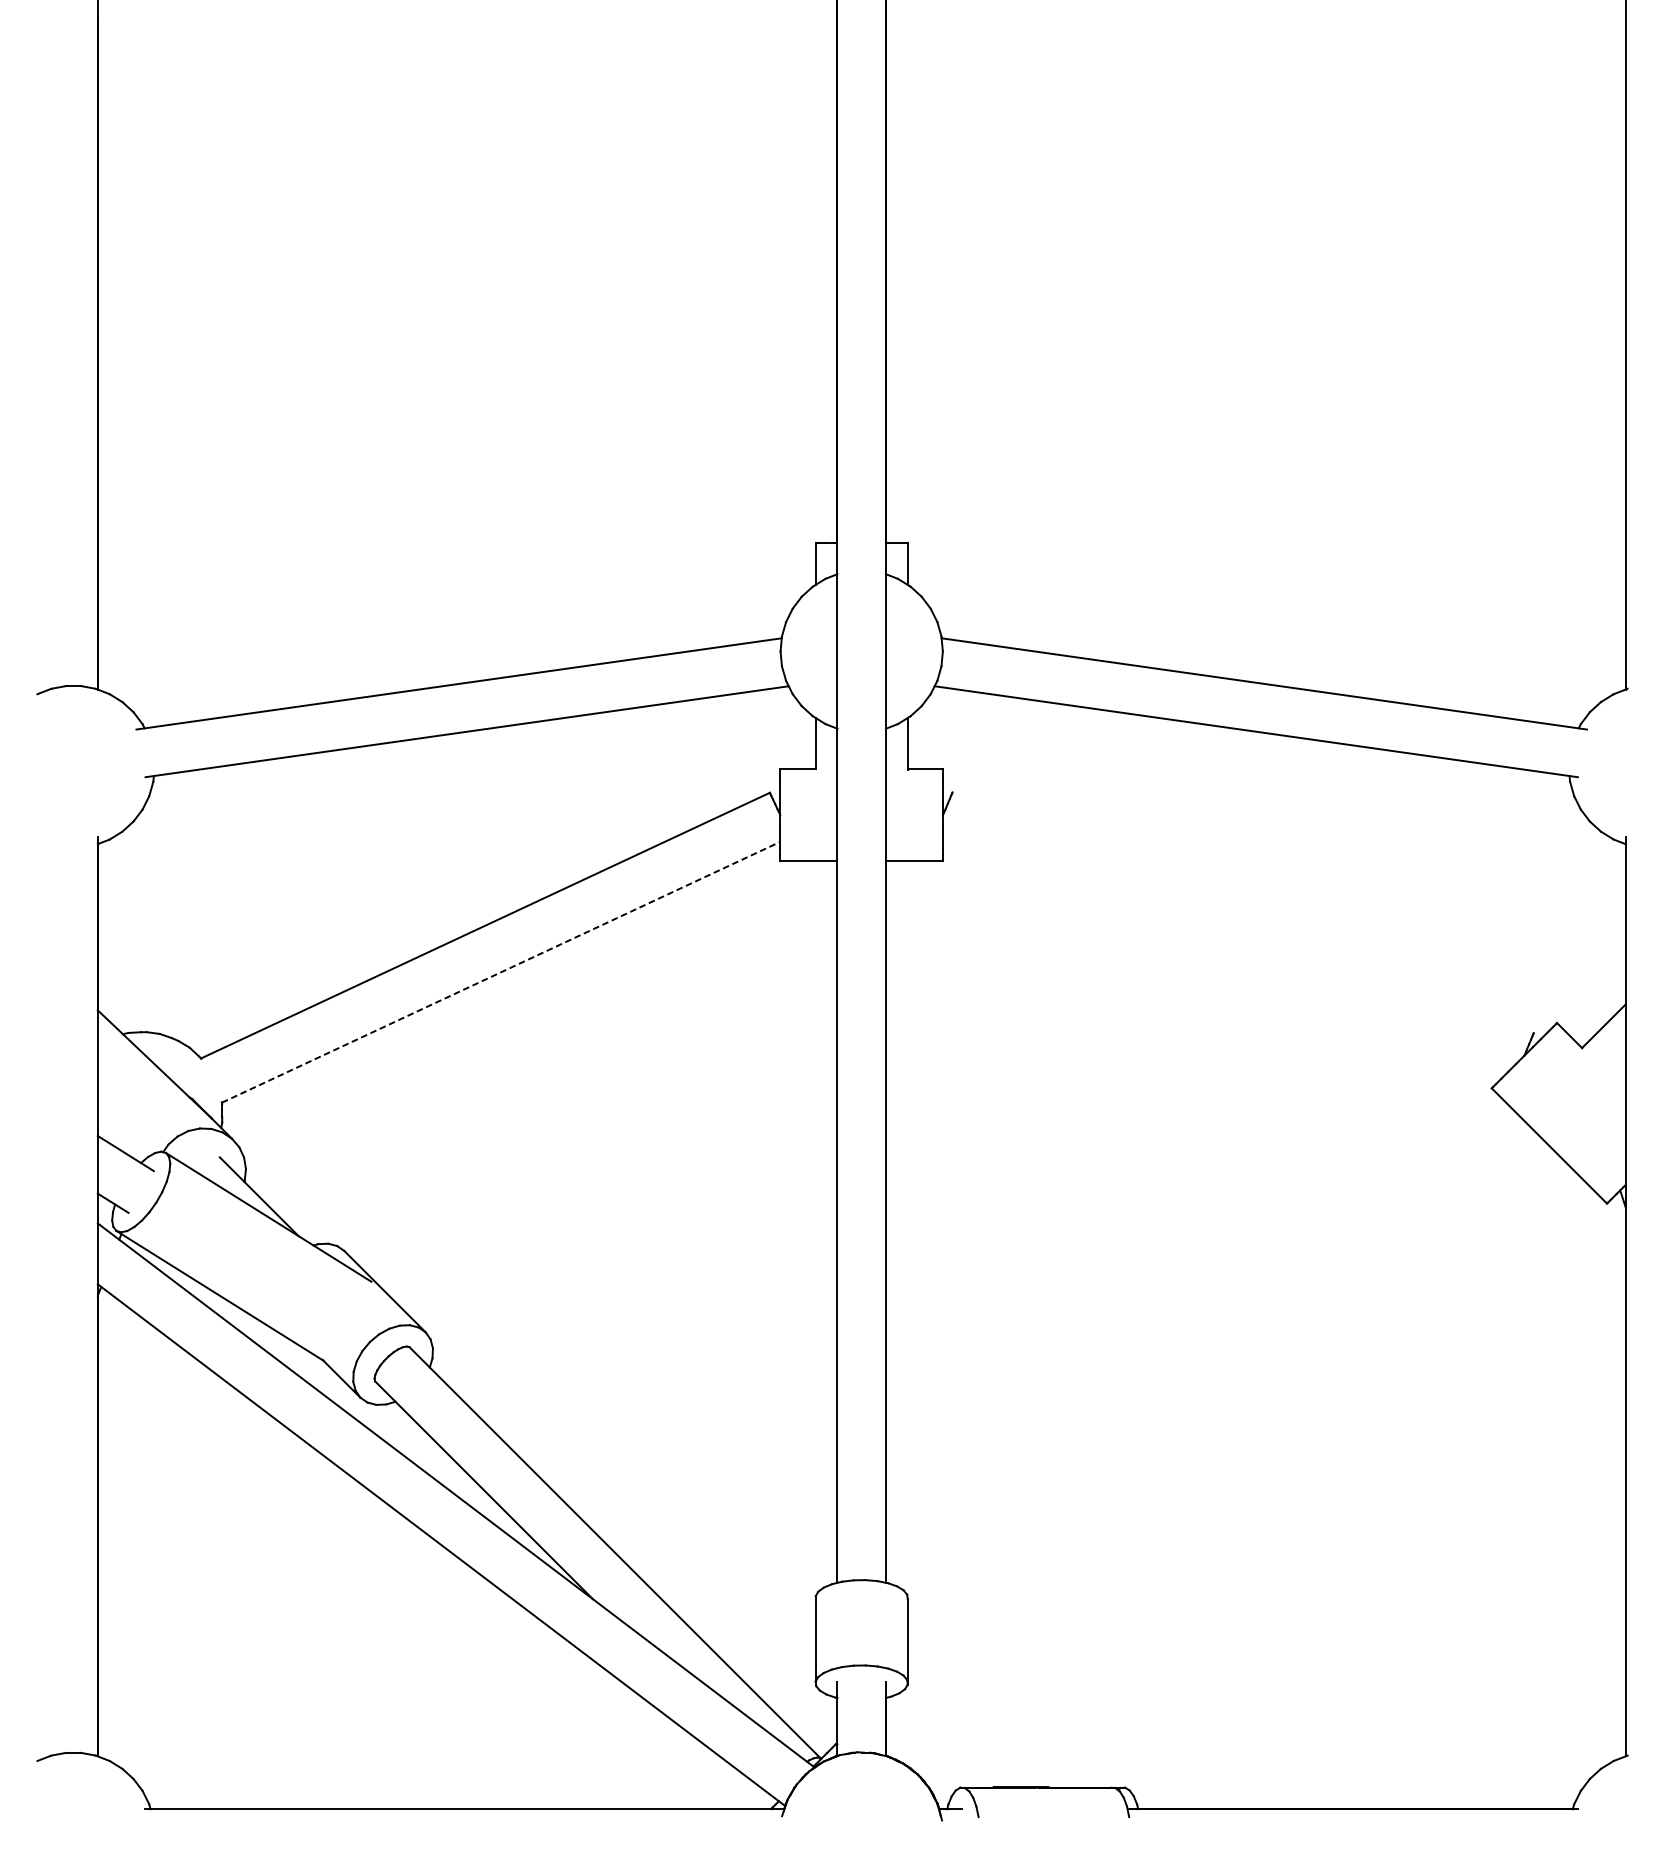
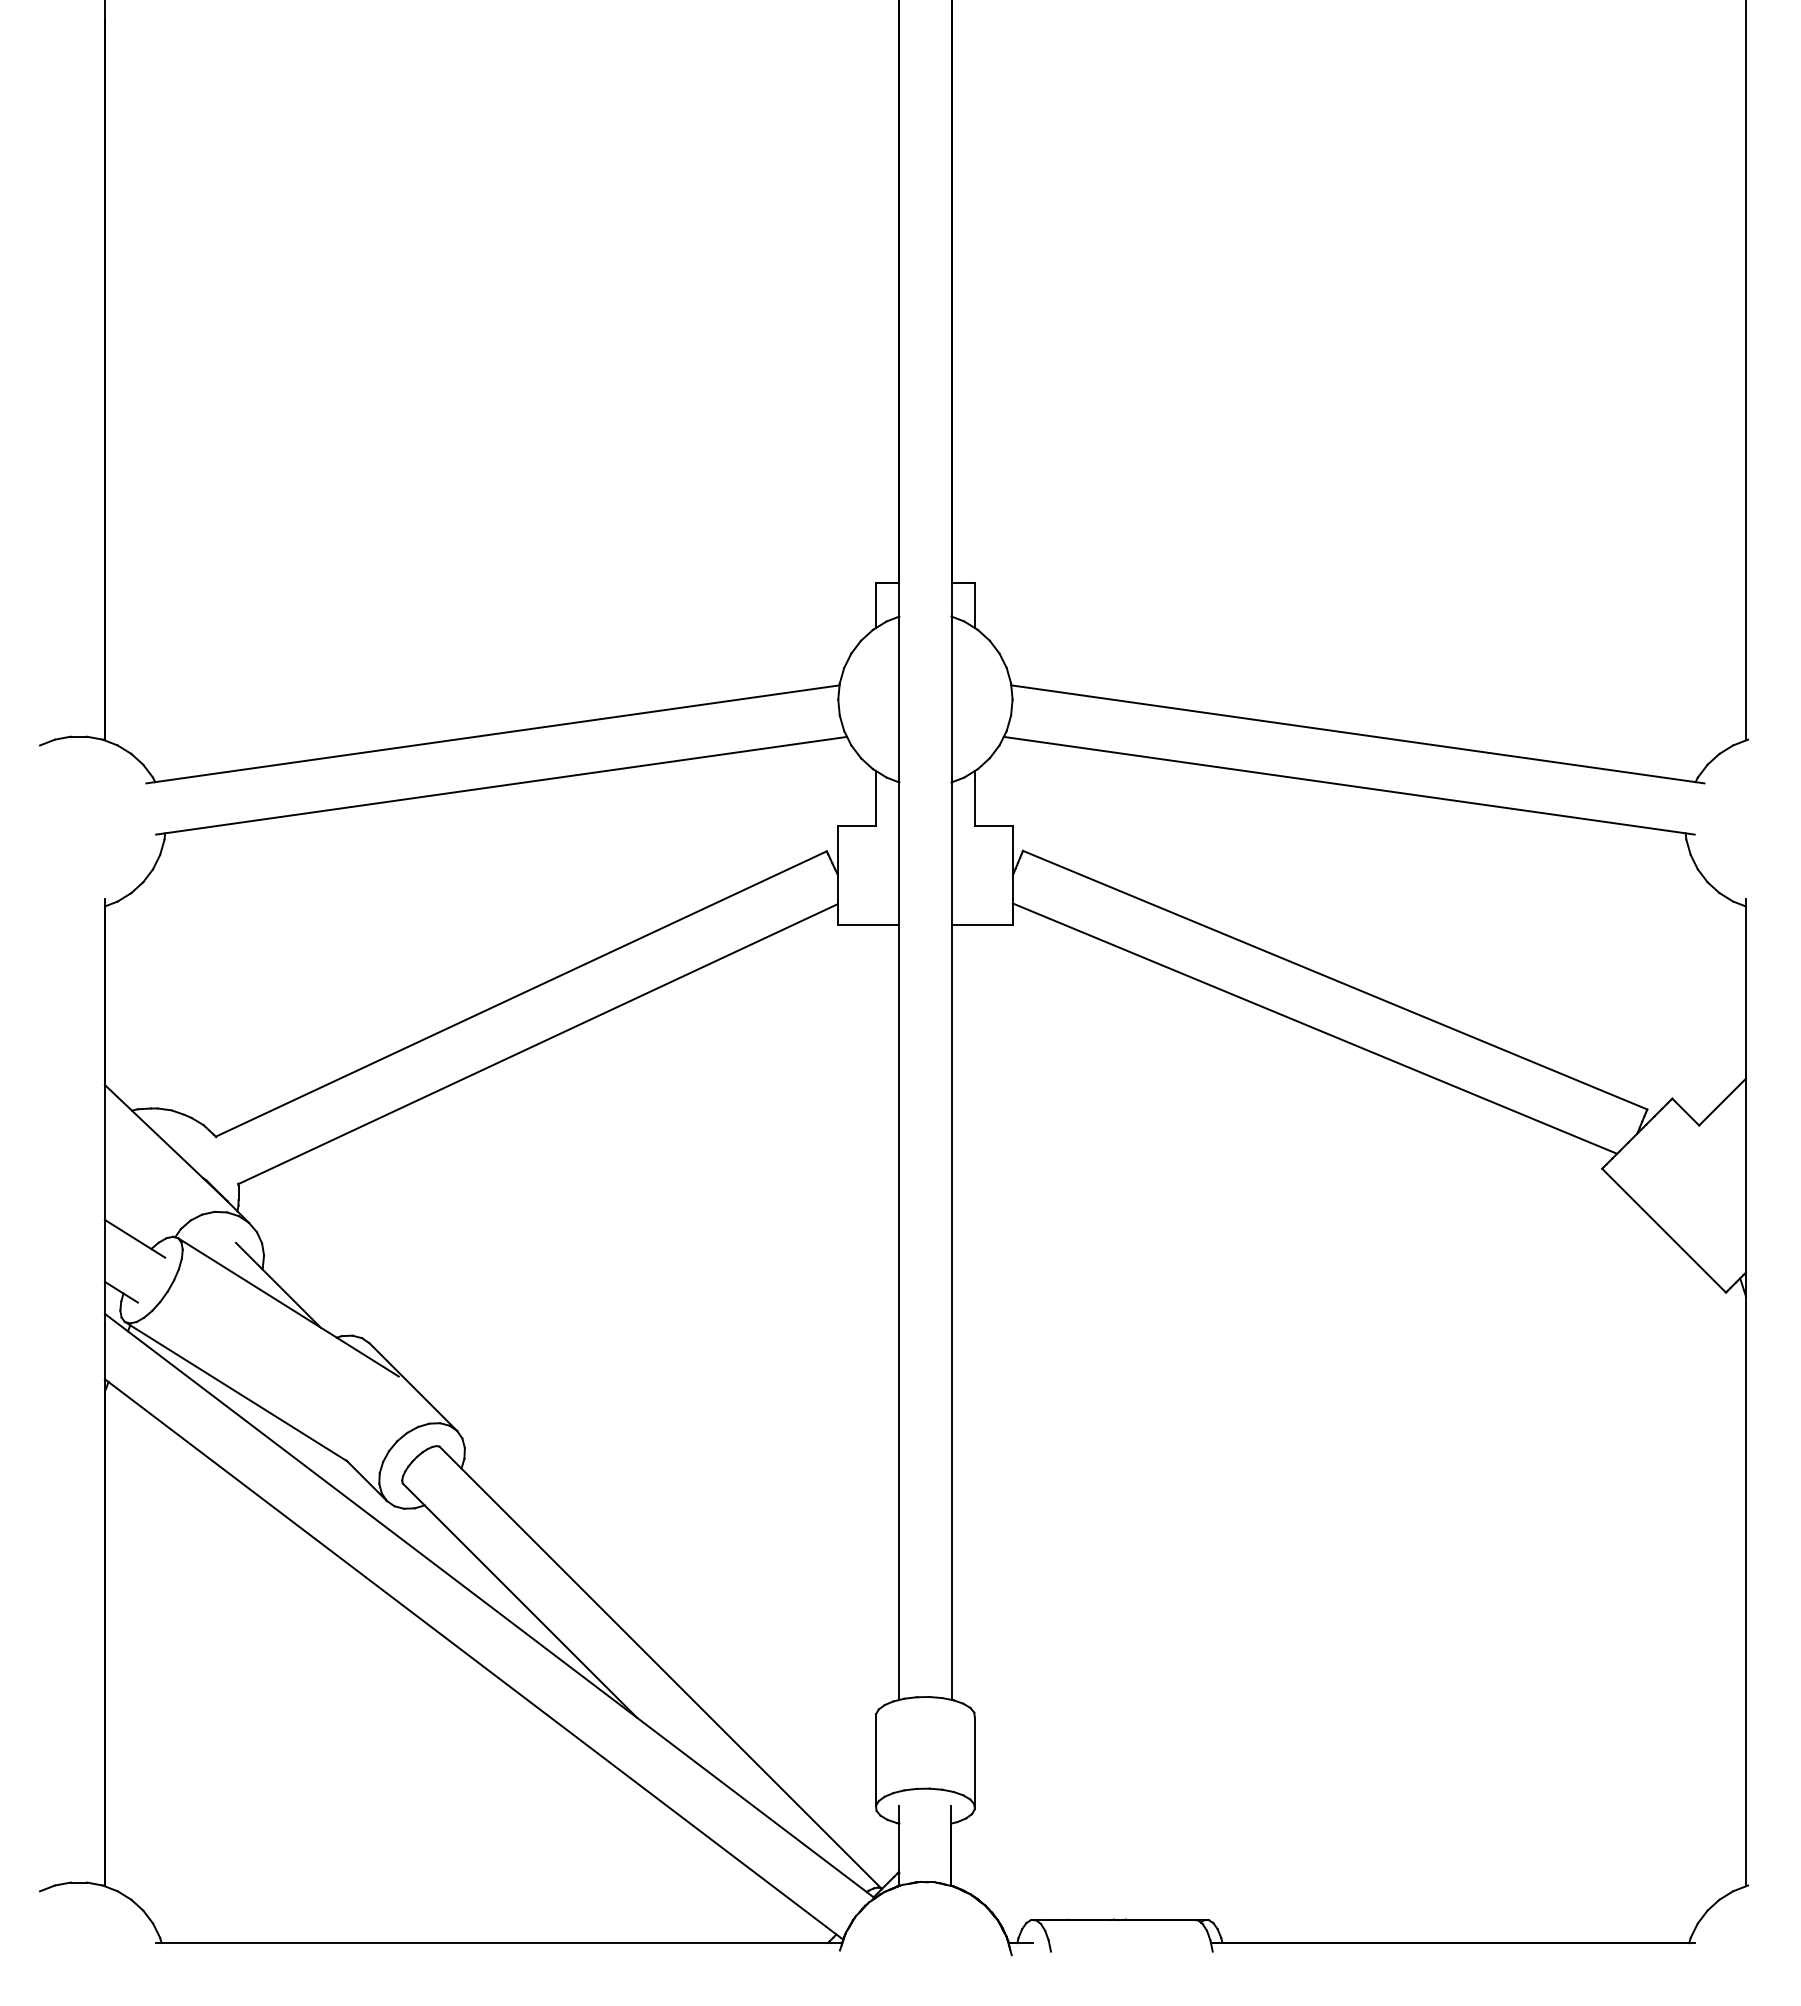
line: (1243, 912) -> (1335, 979), added
line: (1223, 957) -> (1314, 1028), added
line: (501, 972) -> (538, 1044), dashed -> solid

